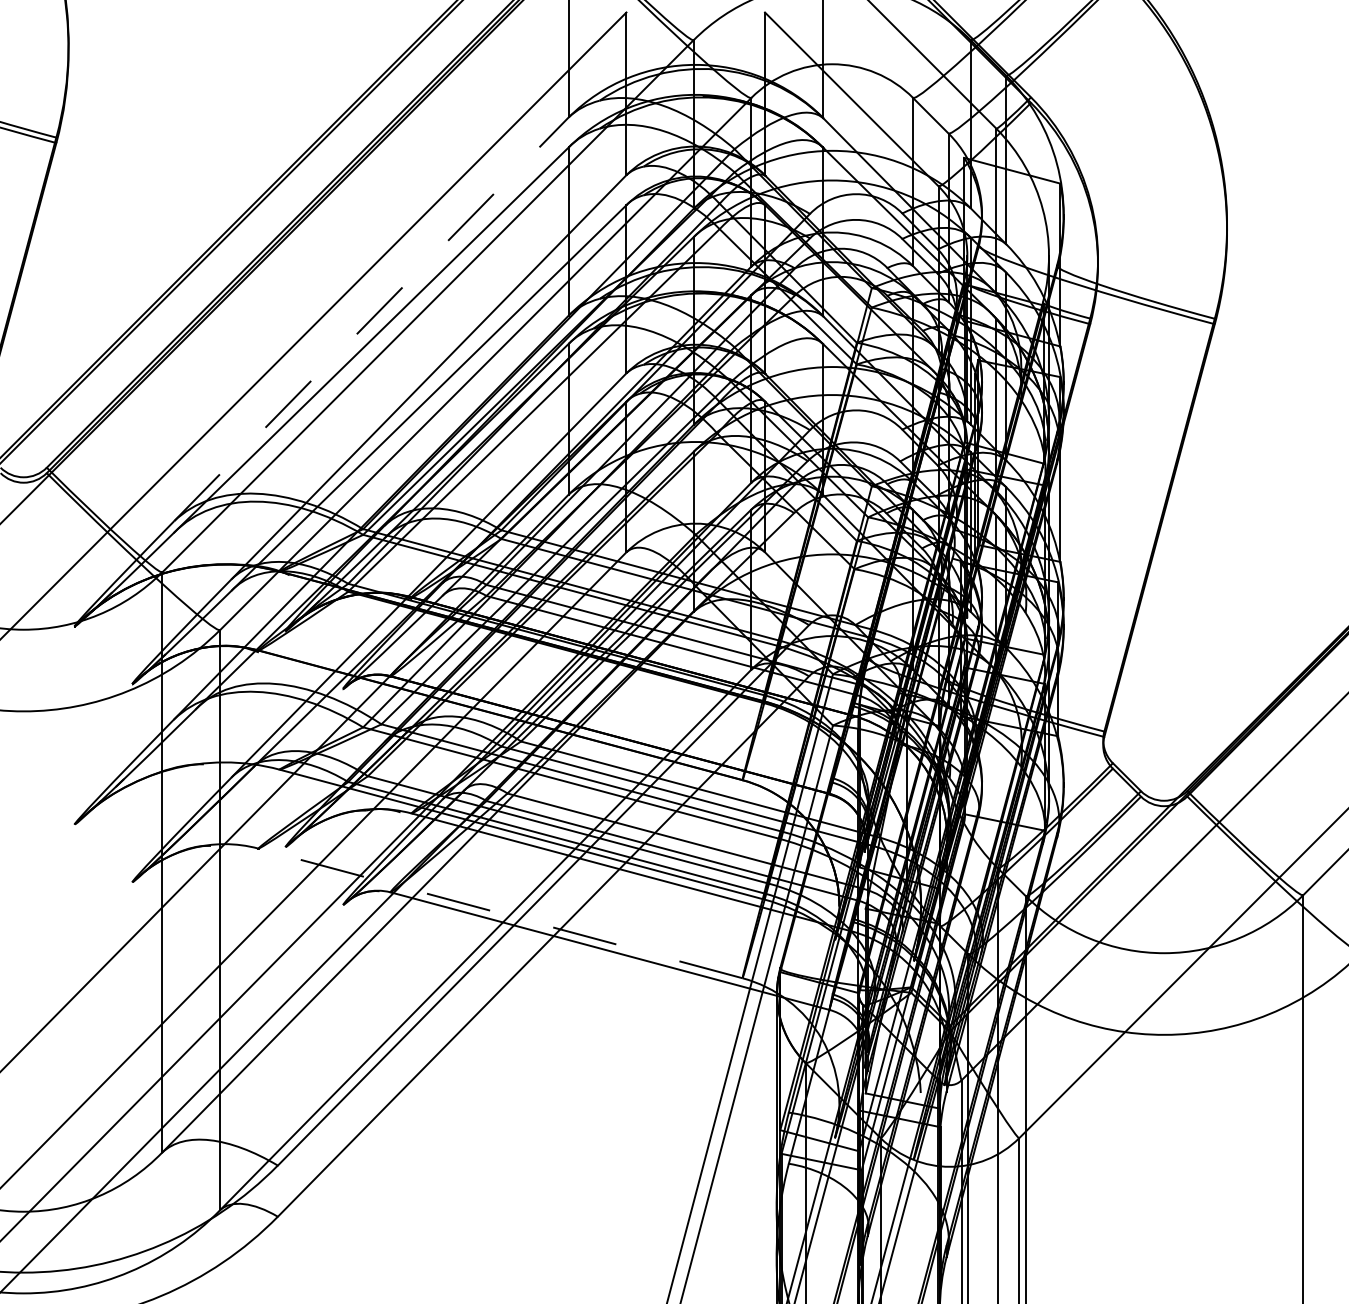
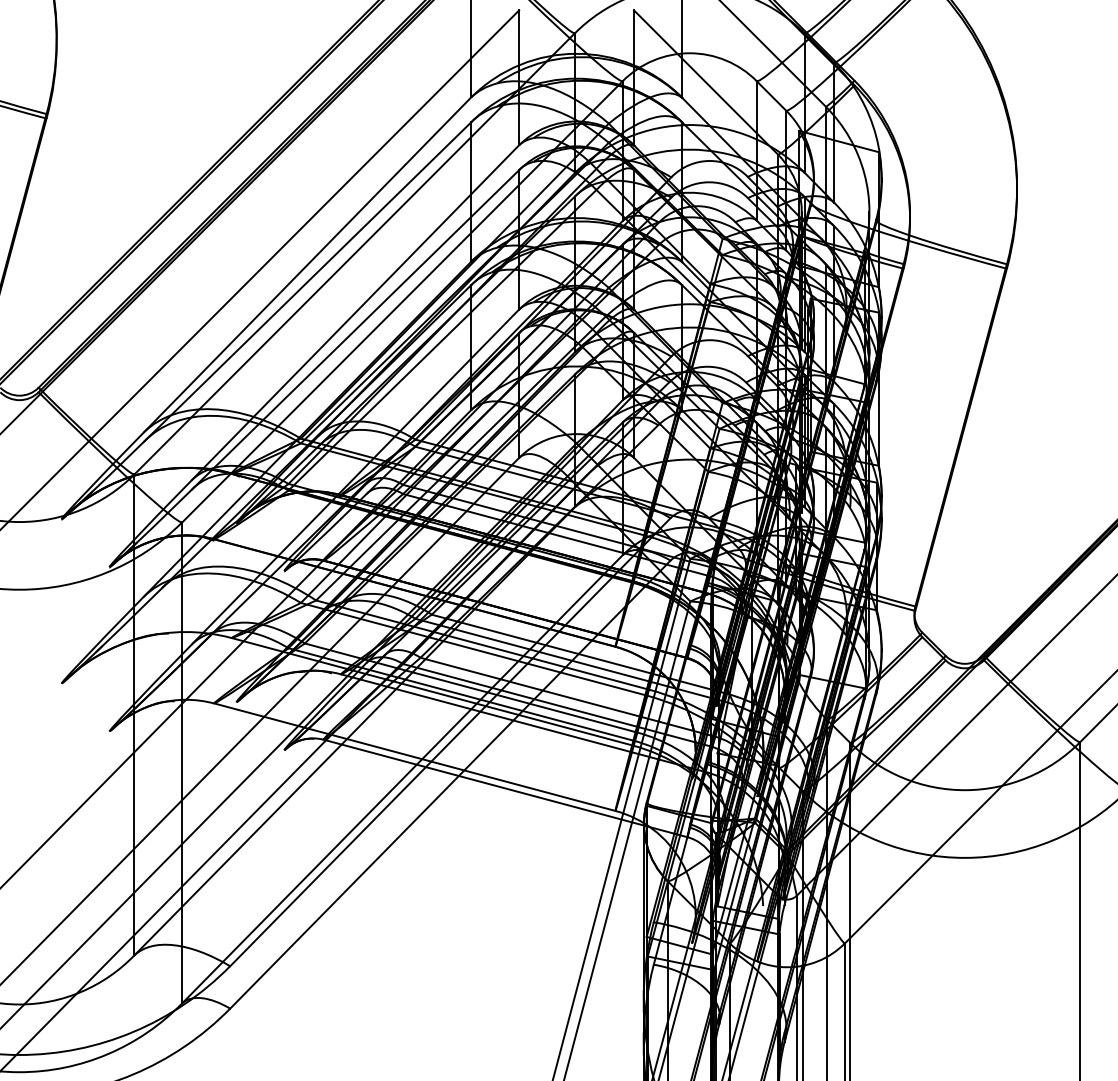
line: (371, 319) -> (307, 264), dashed -> solid
line: (500, 913) -> (414, 757), dashed -> solid

